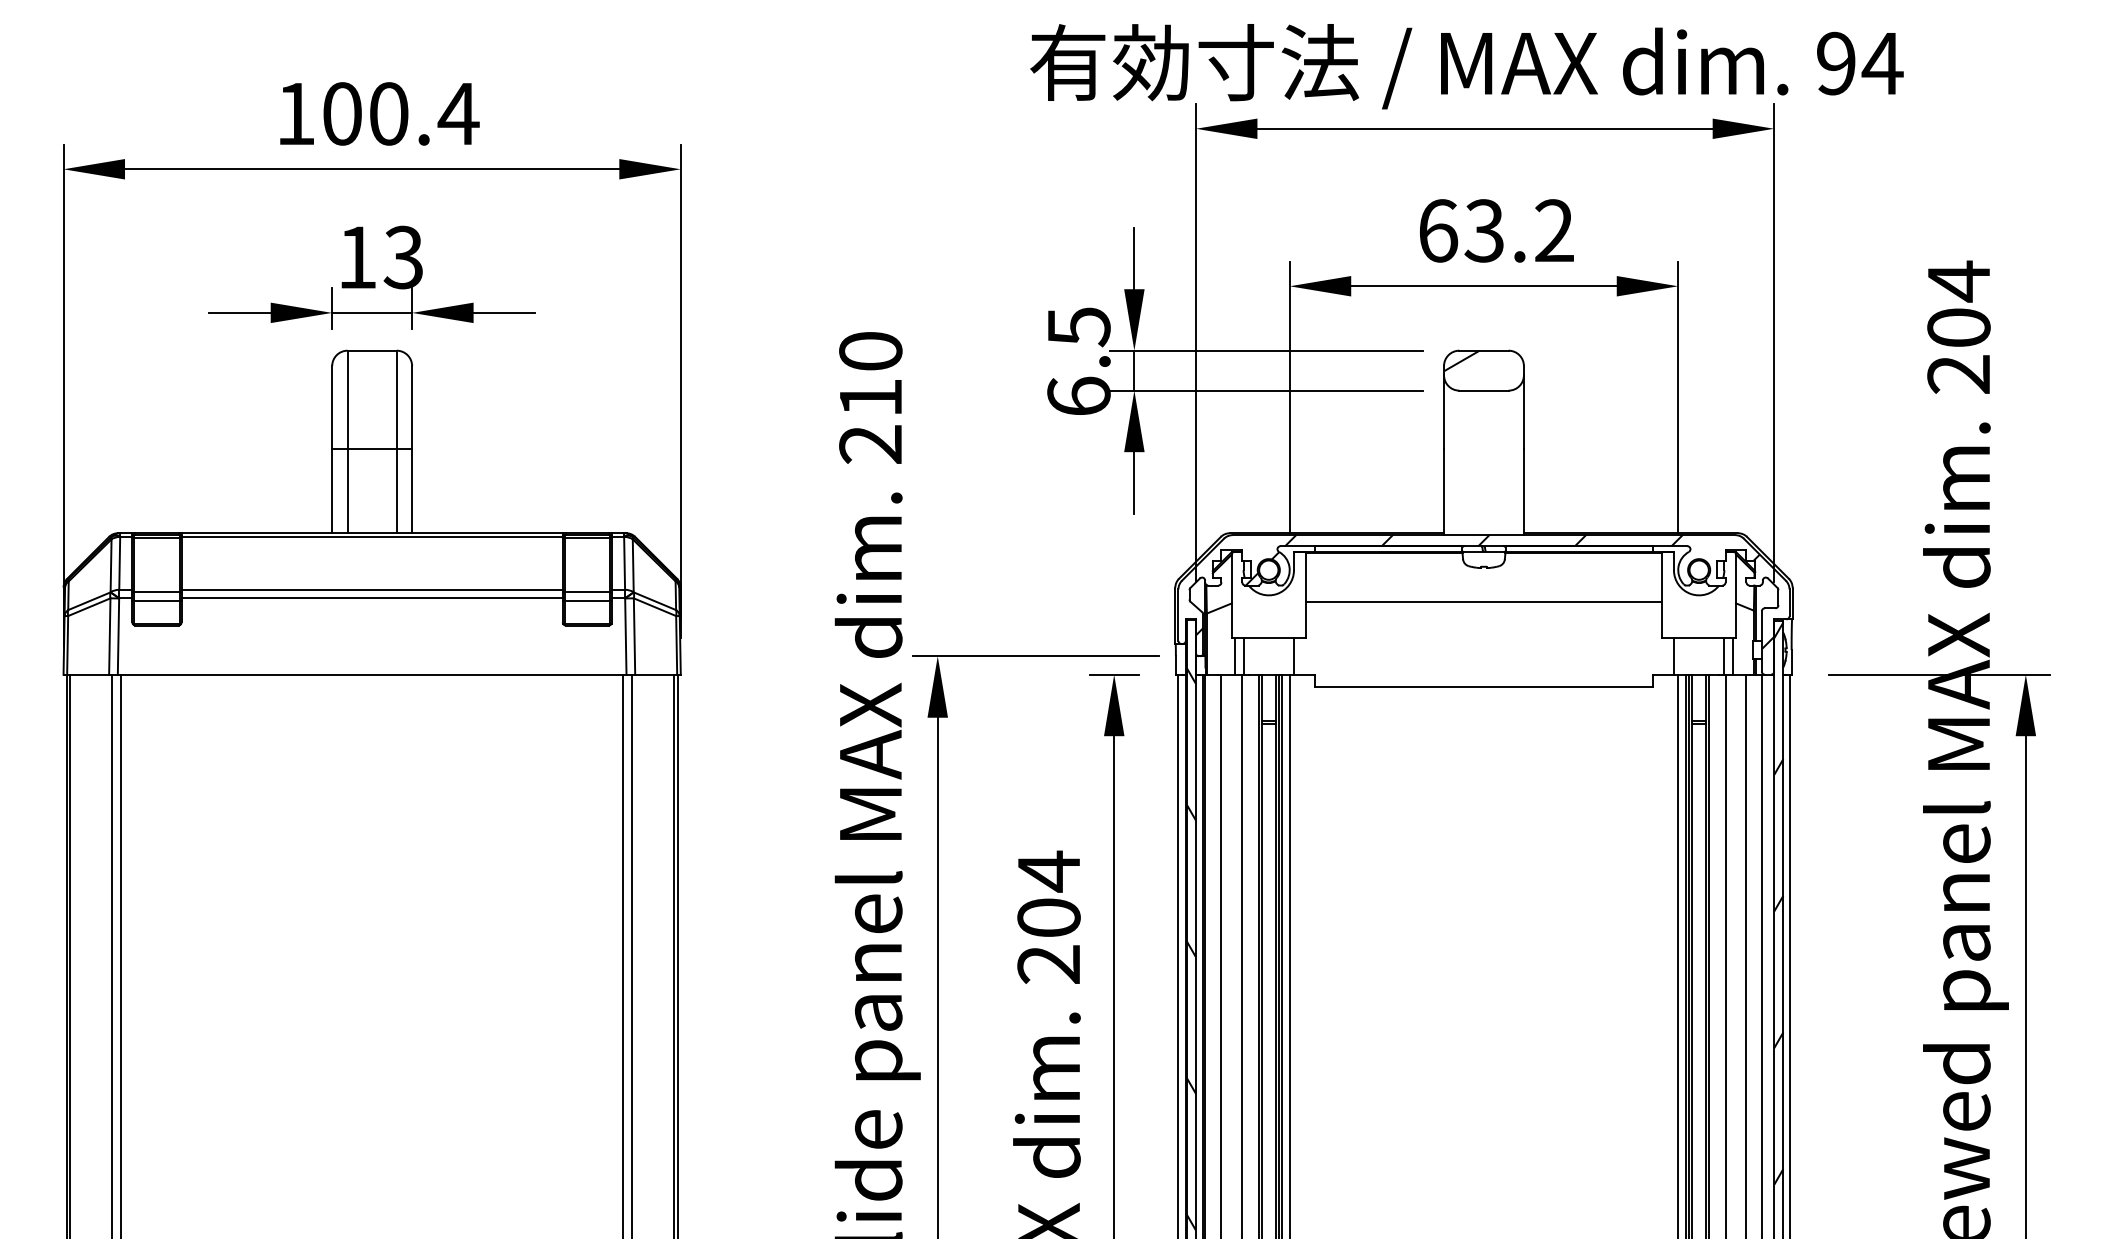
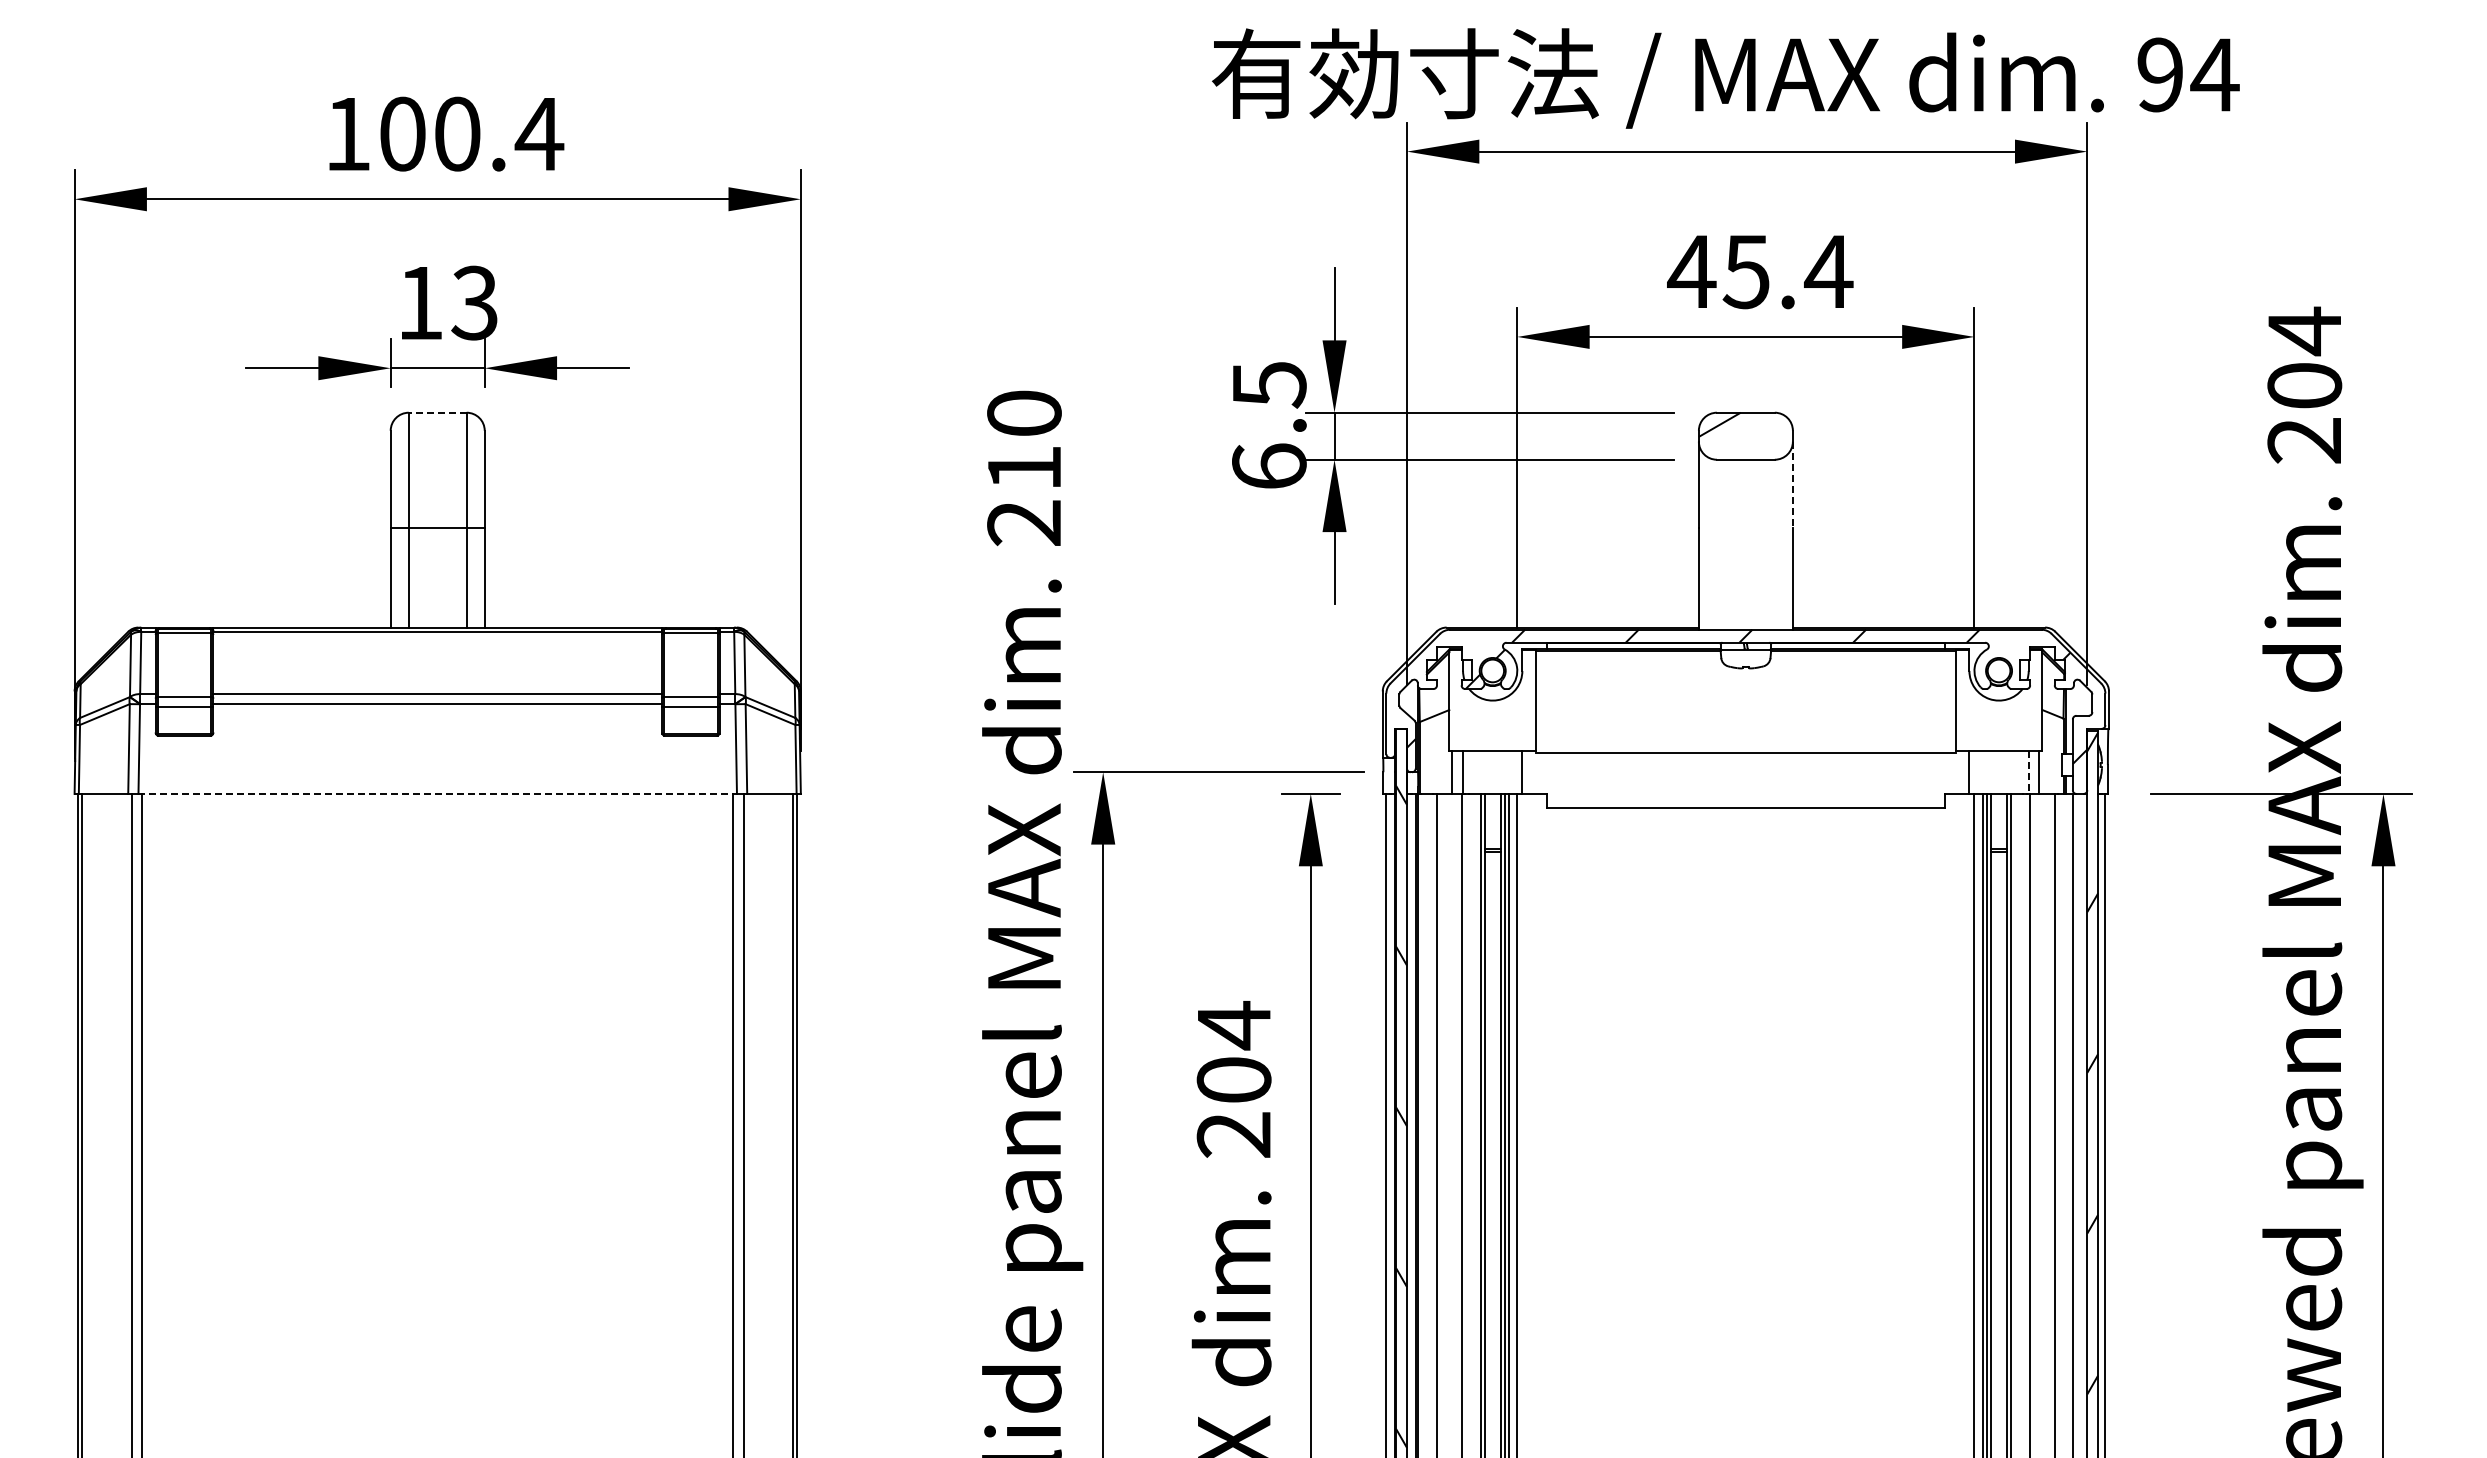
text: (1496, 230) -> (1760, 271), 63.2 -> 45.4
line: (371, 350) -> (437, 412), solid -> dashed
line: (1523, 412) -> (1792, 485), solid -> dashed
line: (1483, 602) -> (1745, 752), moved
line: (1724, 656) -> (2028, 772), solid -> dashed
line: (372, 674) -> (438, 793), solid -> dashed

